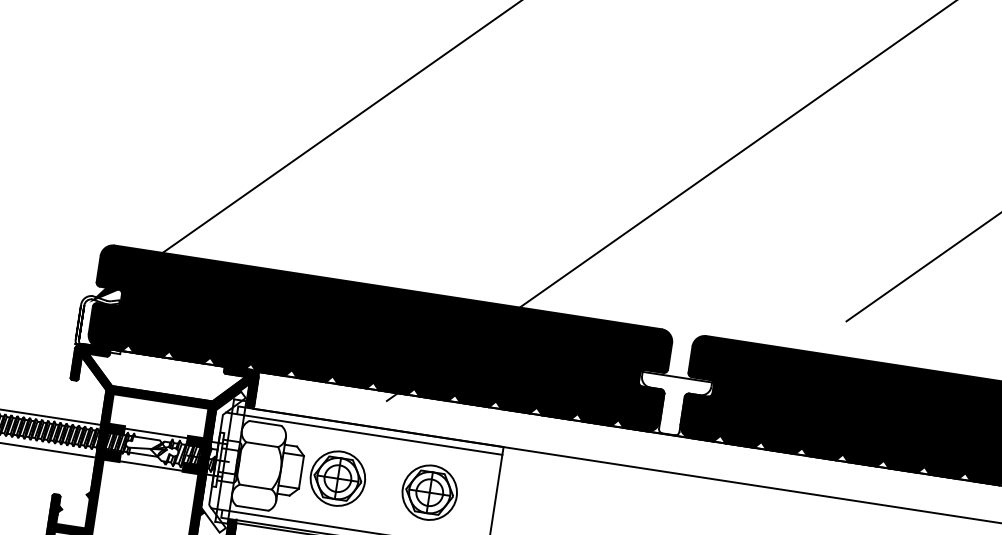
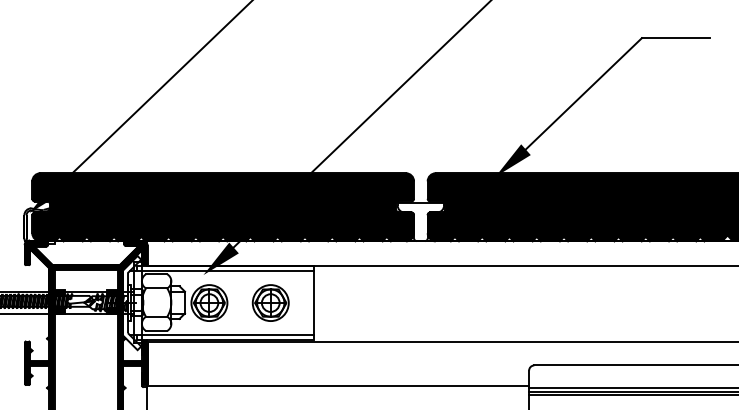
fill: (824, 334) -> (512, 160), added
fill: (364, 414) -> (220, 258), added

